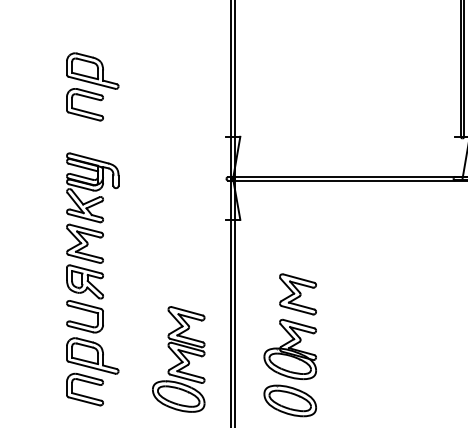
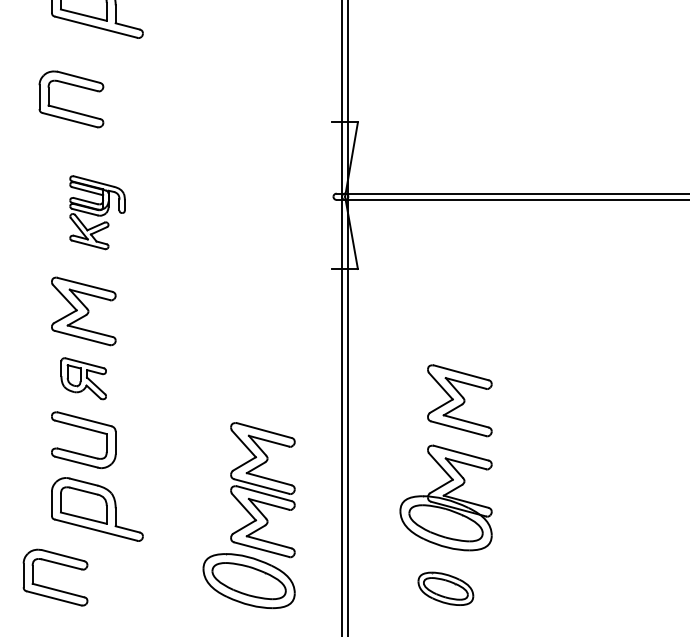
part: (84, 104) -> (70, 98), moved
part: (92, 187) -> (96, 211), size x0.6
part: (84, 281) -> (82, 377), size x0.7
part: (84, 389) -> (54, 577), moved
part: (289, 400) -> (444, 588), size x0.6

